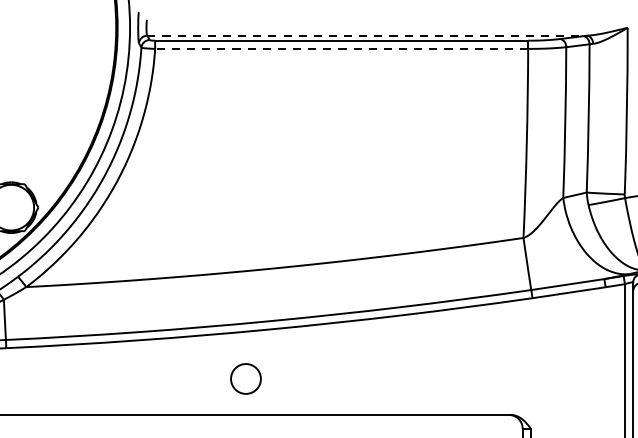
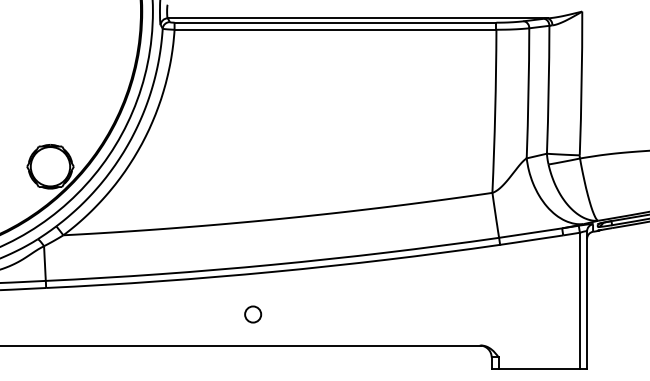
line: (368, 35) -> (358, 18), dashed -> solid
line: (341, 48) -> (335, 29), dashed -> solid
circle: (246, 378) -> (253, 314), size x0.62

